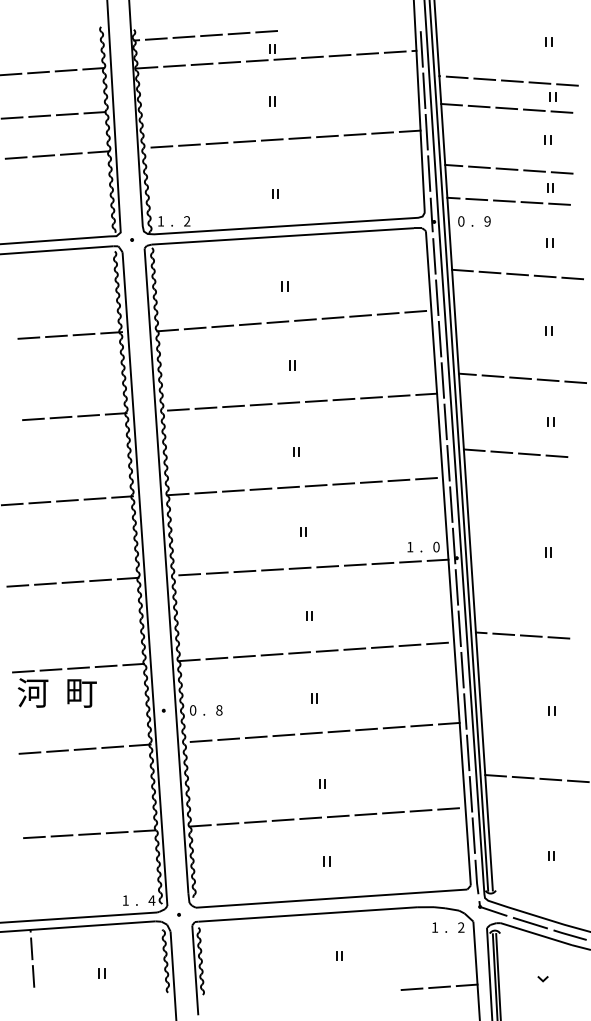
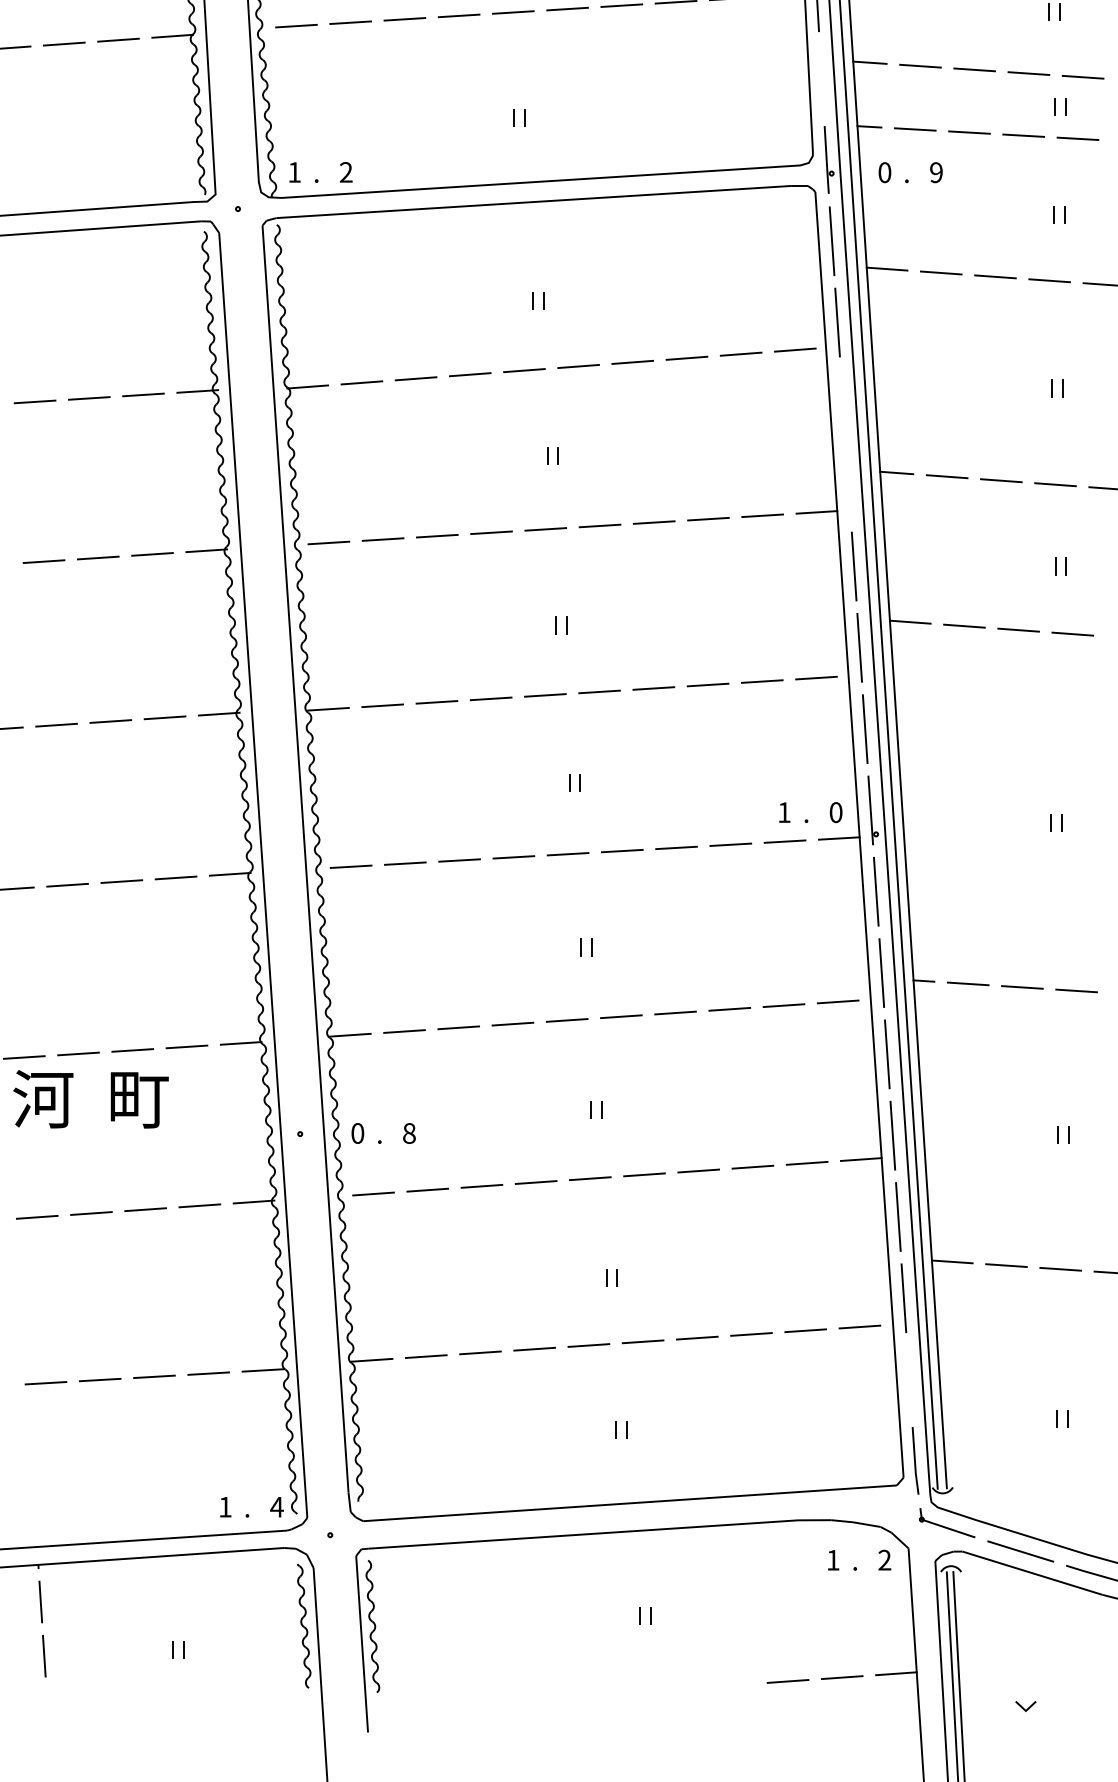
line: (429, 173) -> (822, 78), removed
line: (439, 338) -> (842, 402), removed
line: (442, 380) -> (847, 485), removed
line: (473, 835) -> (908, 1379), removed
line: (542, 979) -> (1024, 1707), moved

